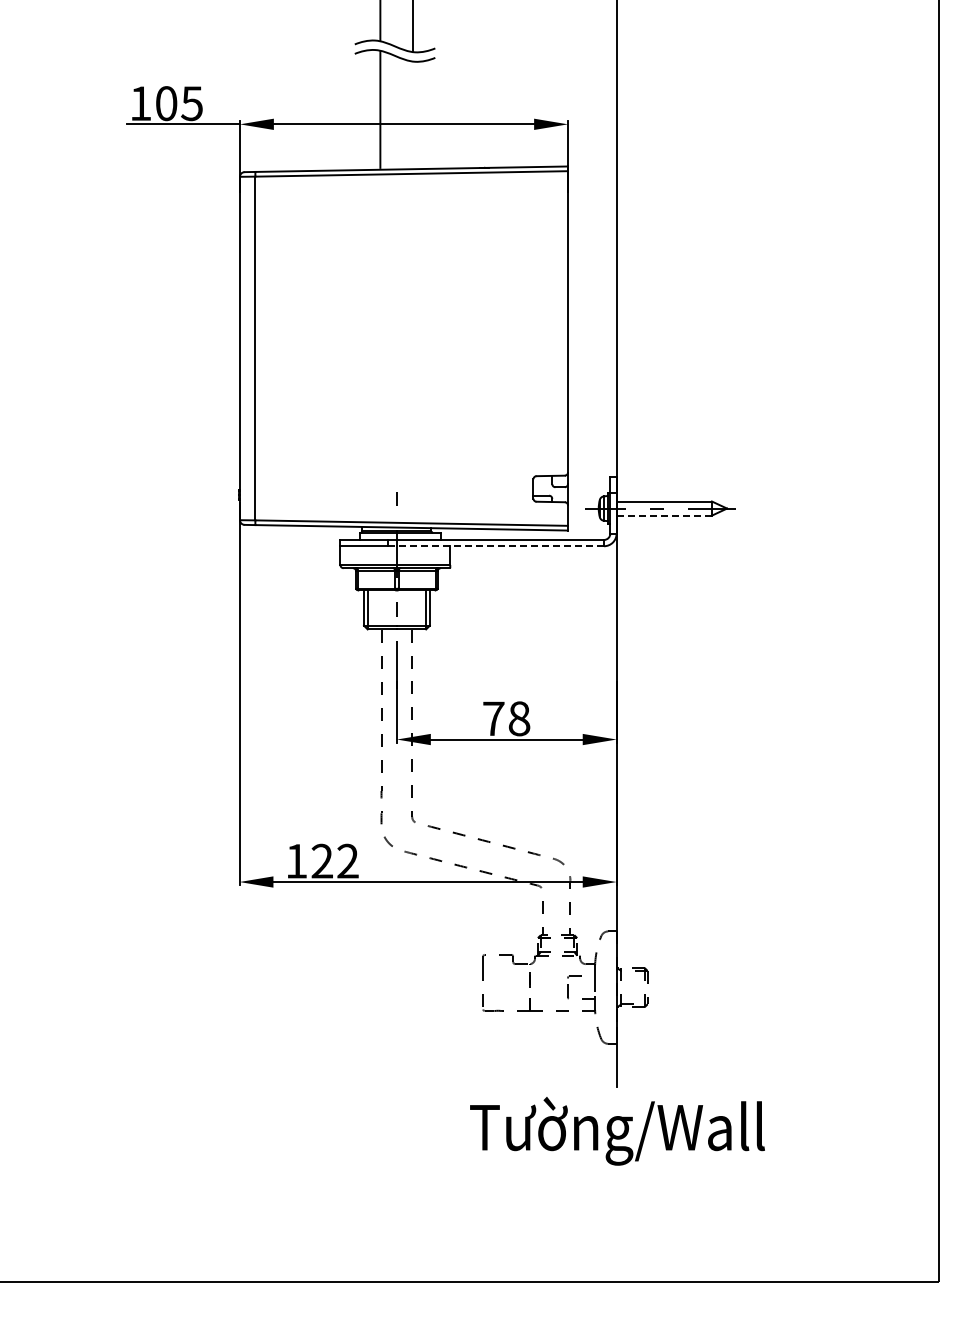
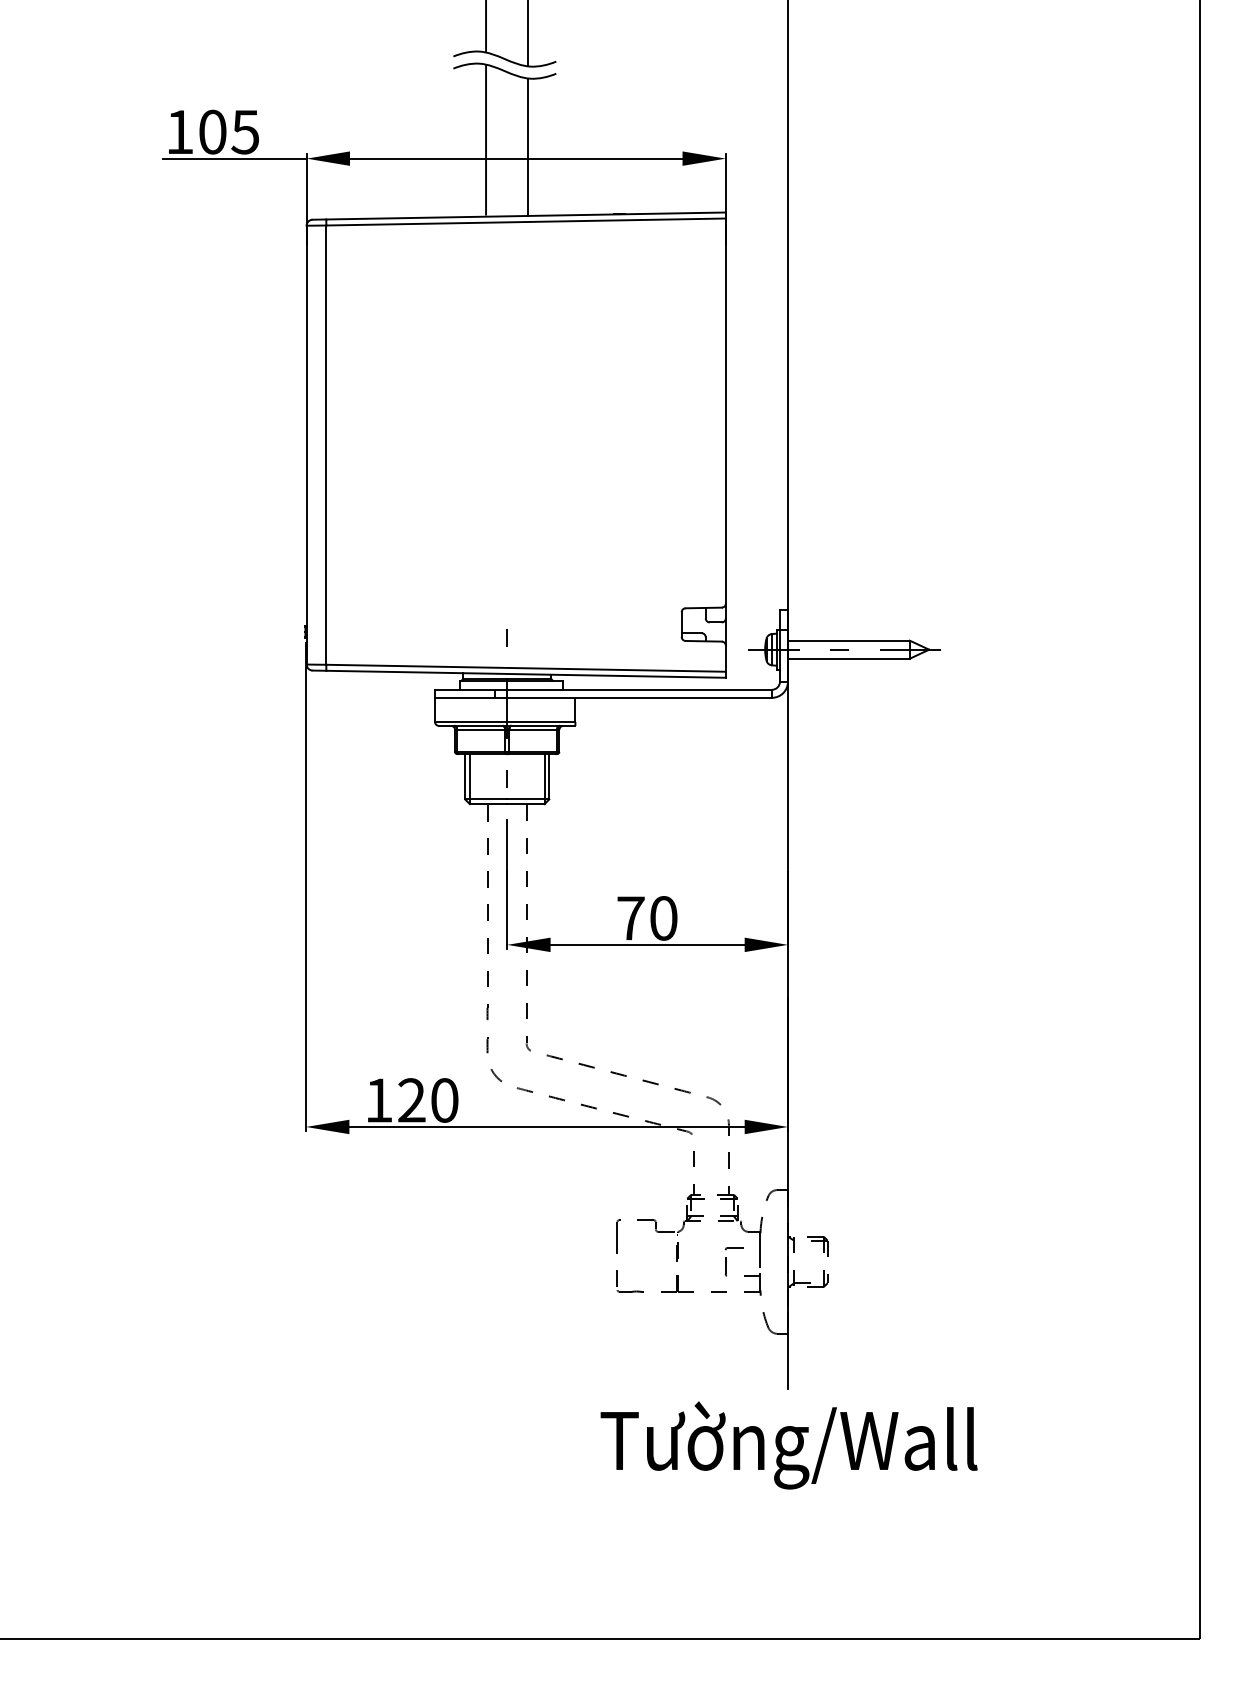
line: (413, 114) -> (528, 146), added
line: (664, 515) -> (849, 658), dashed -> solid
line: (496, 546) -> (634, 698), dashed -> solid
text: (519, 718) -> (663, 917), 78 -> 70
text: (347, 860) -> (444, 1099), 122 -> 120

